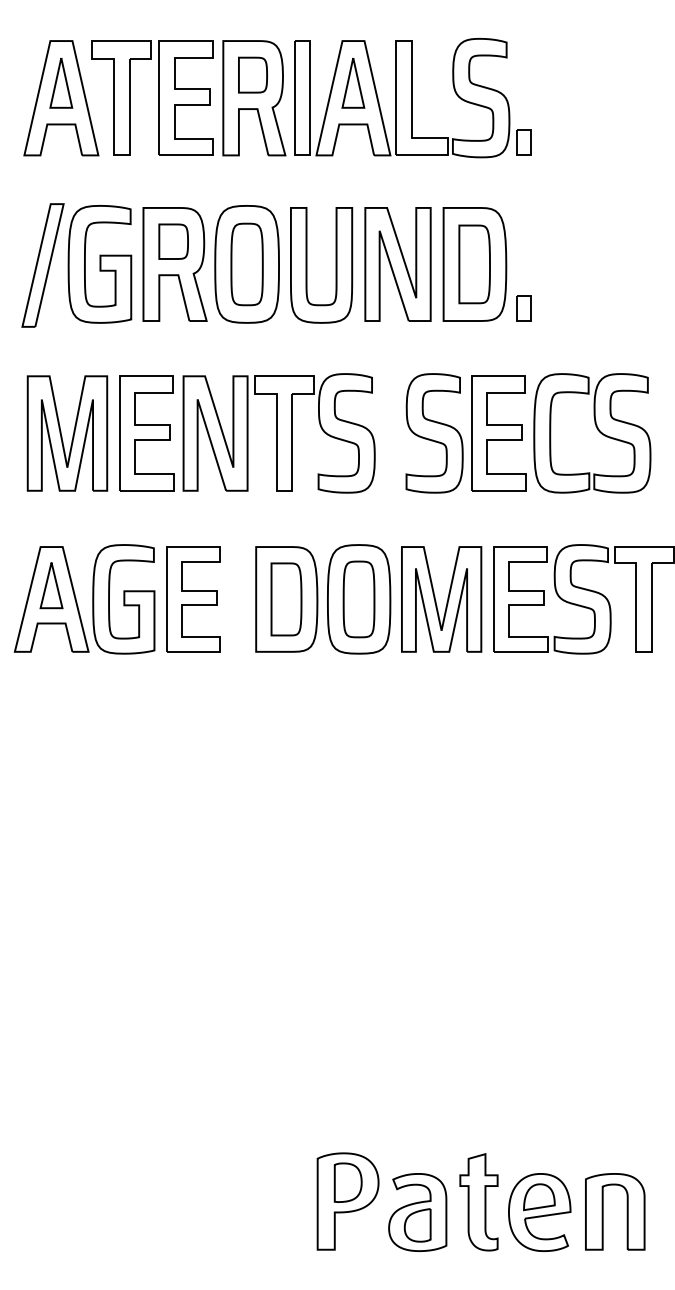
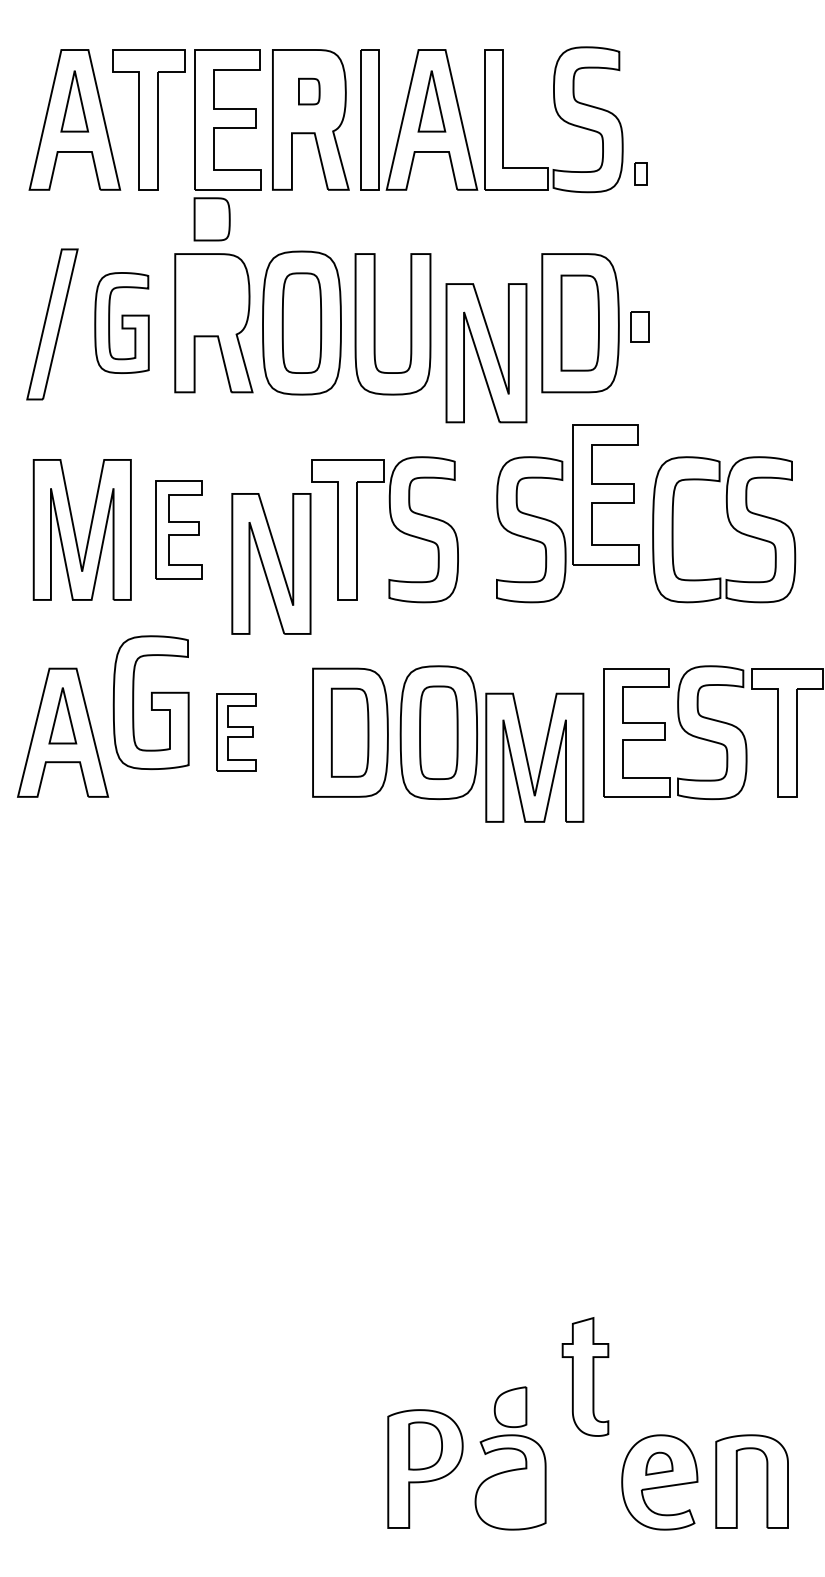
part: (253, 74) -> (309, 91), size x0.6
part: (523, 142) -> (640, 174), size x0.7
part: (173, 241) -> (211, 219), moved
part: (99, 263) -> (121, 322), size x0.7
part: (398, 264) -> (486, 353), moved
part: (523, 308) -> (639, 326), moved
part: (146, 433) -> (178, 529), size x0.7
part: (215, 433) -> (271, 563), moved
part: (498, 433) -> (605, 494), moved
part: (123, 599) -> (150, 702), moved
part: (193, 599) -> (236, 732), size x0.6
part: (436, 601) -> (528, 760), moved
part: (539, 1197) -> (659, 1463), size x0.7
part: (478, 1201) -> (585, 1376), moved
part: (417, 1225) -> (510, 1407), moved

